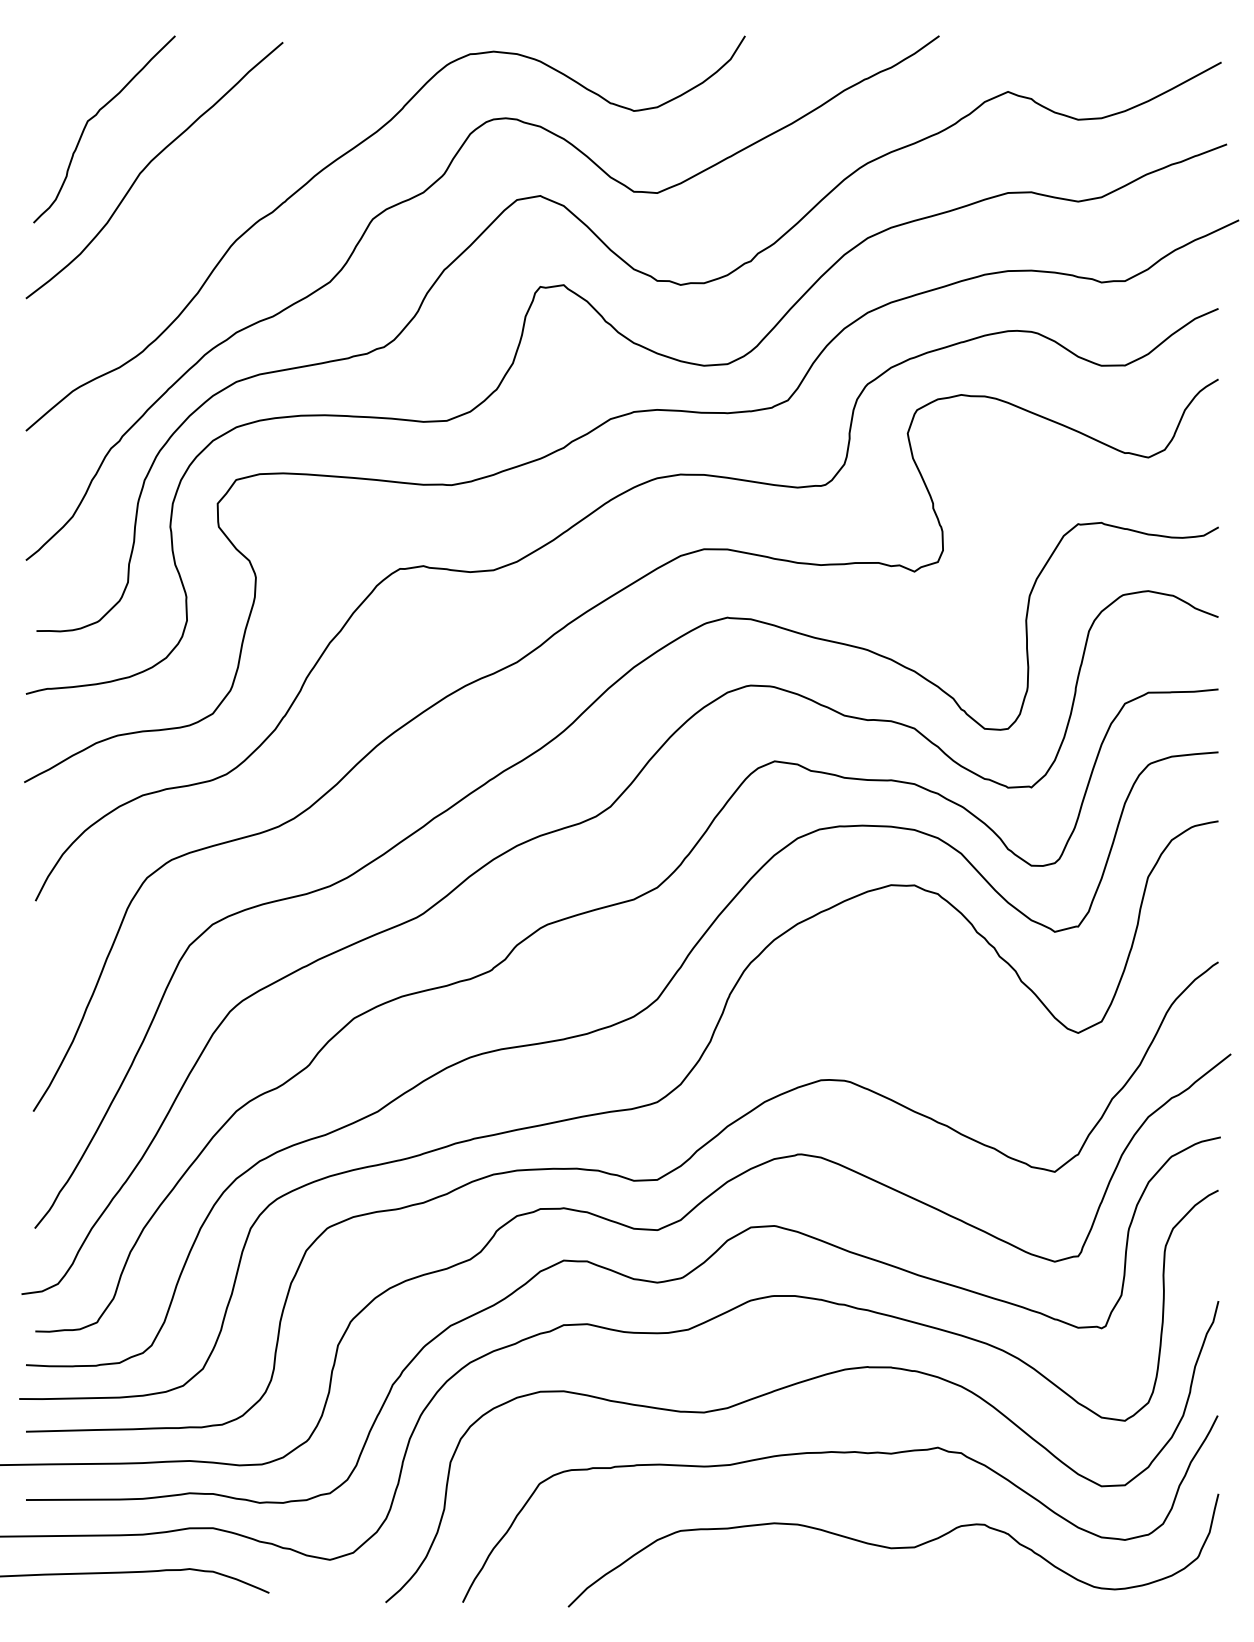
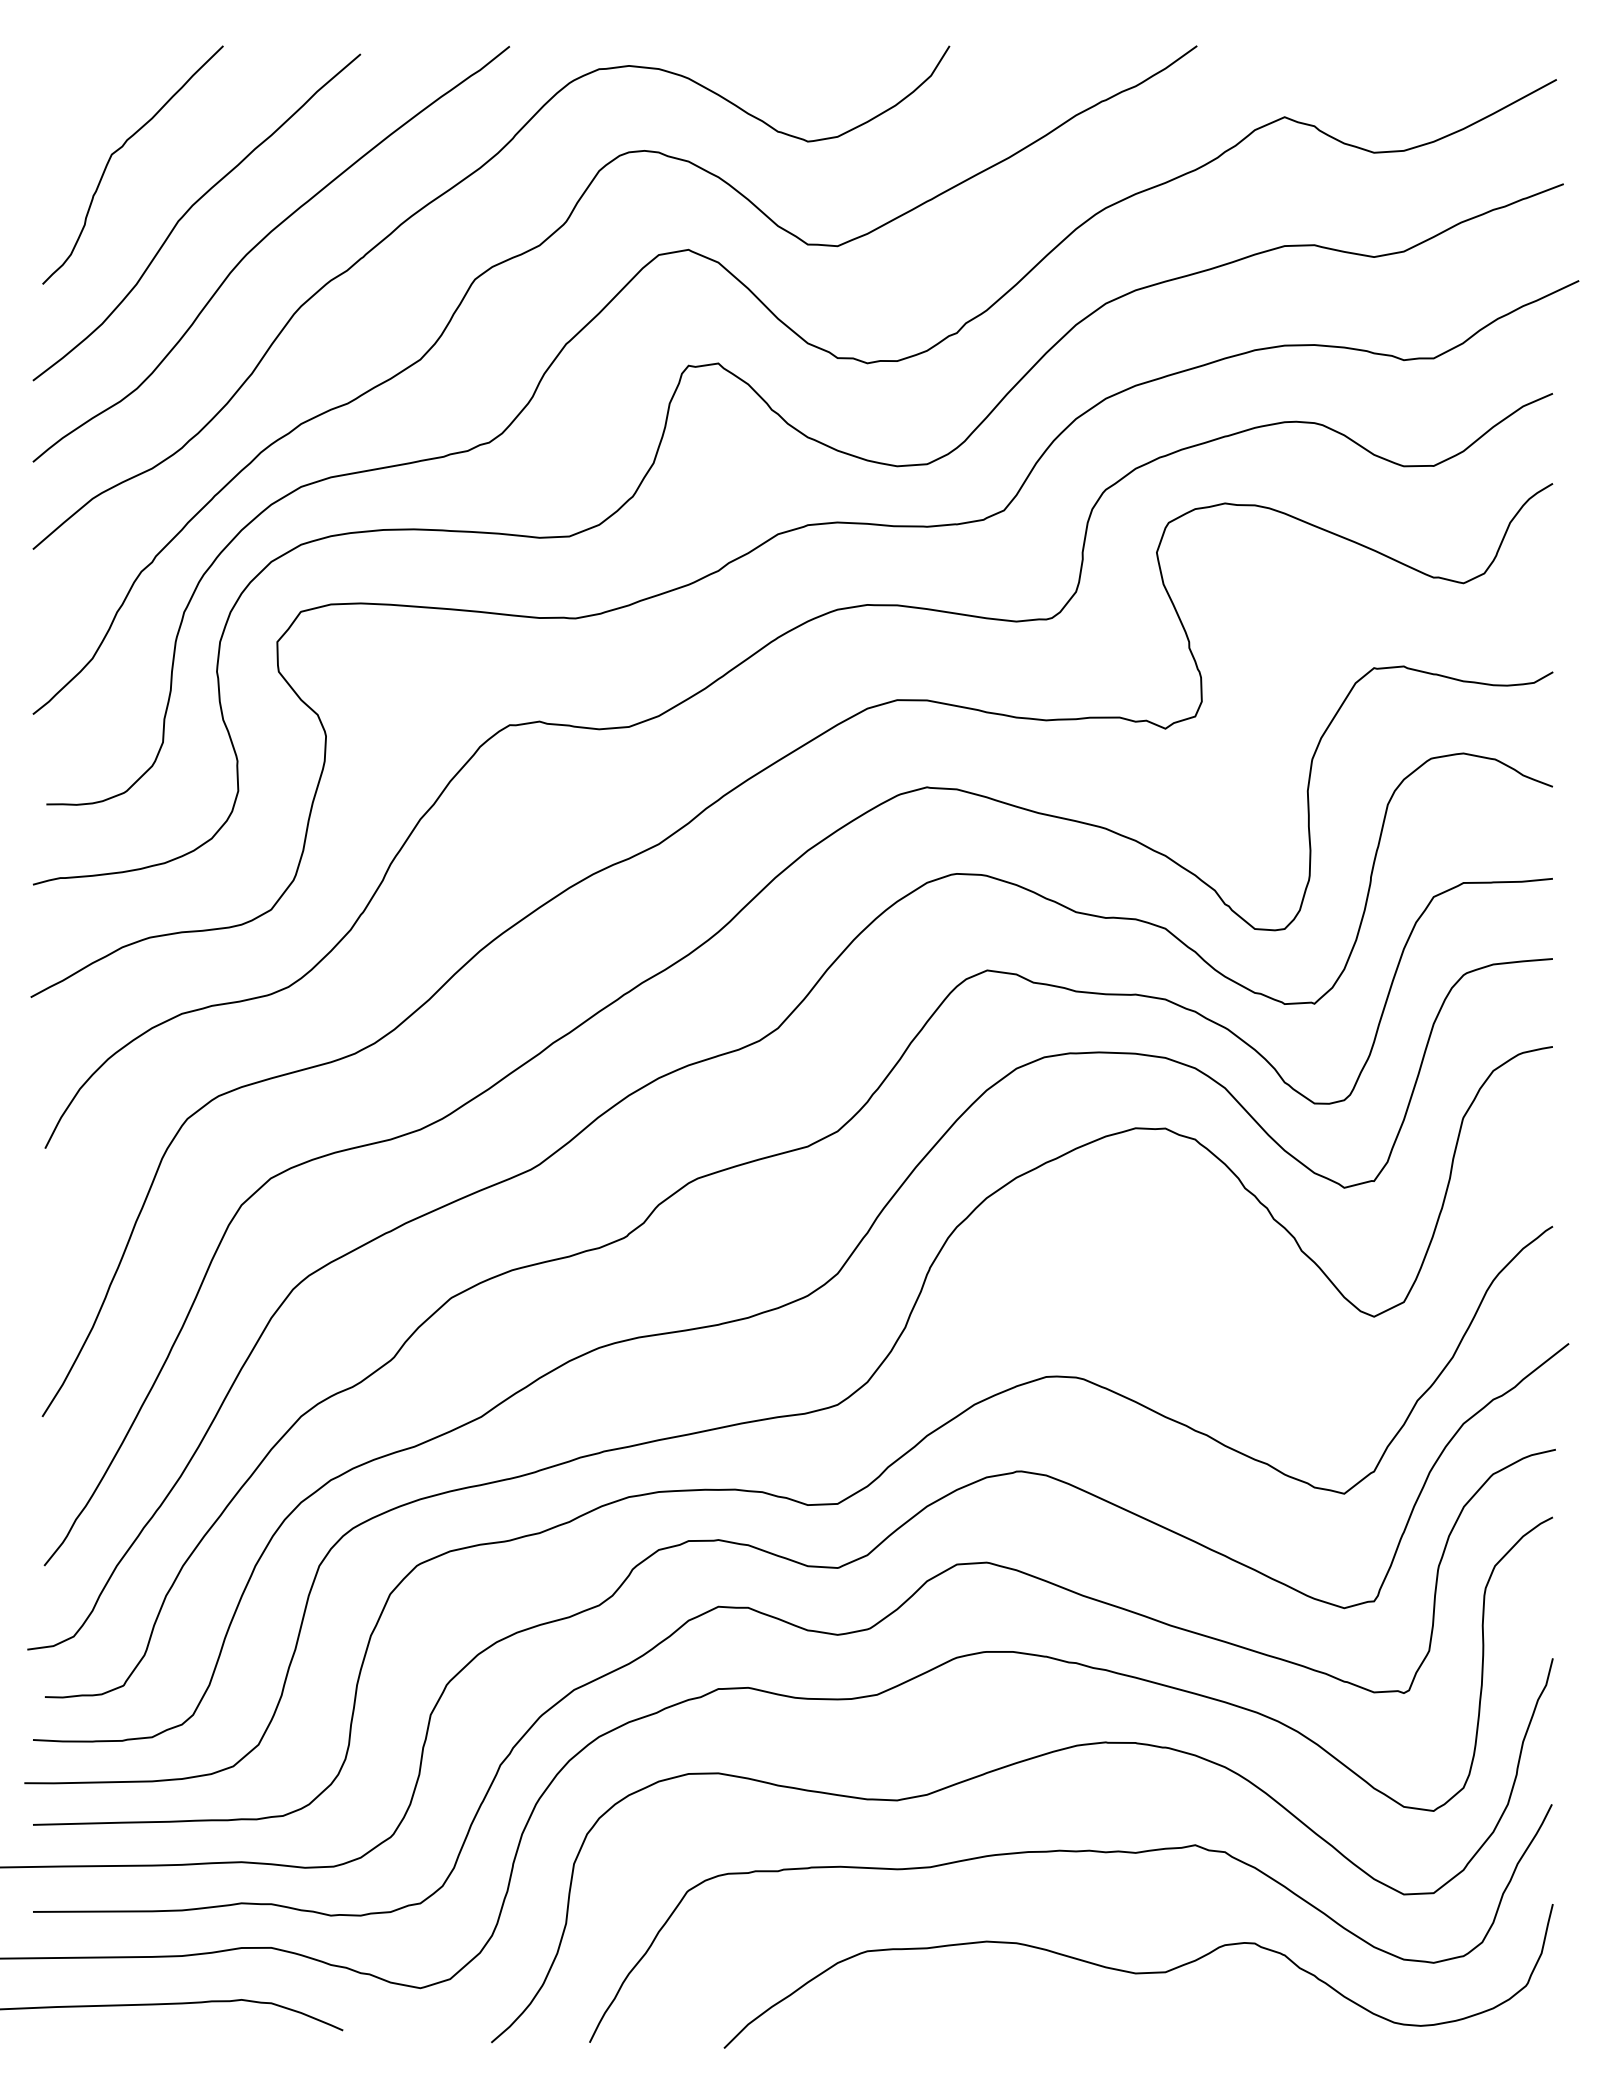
curve: (205, 190) -> (261, 242), added

